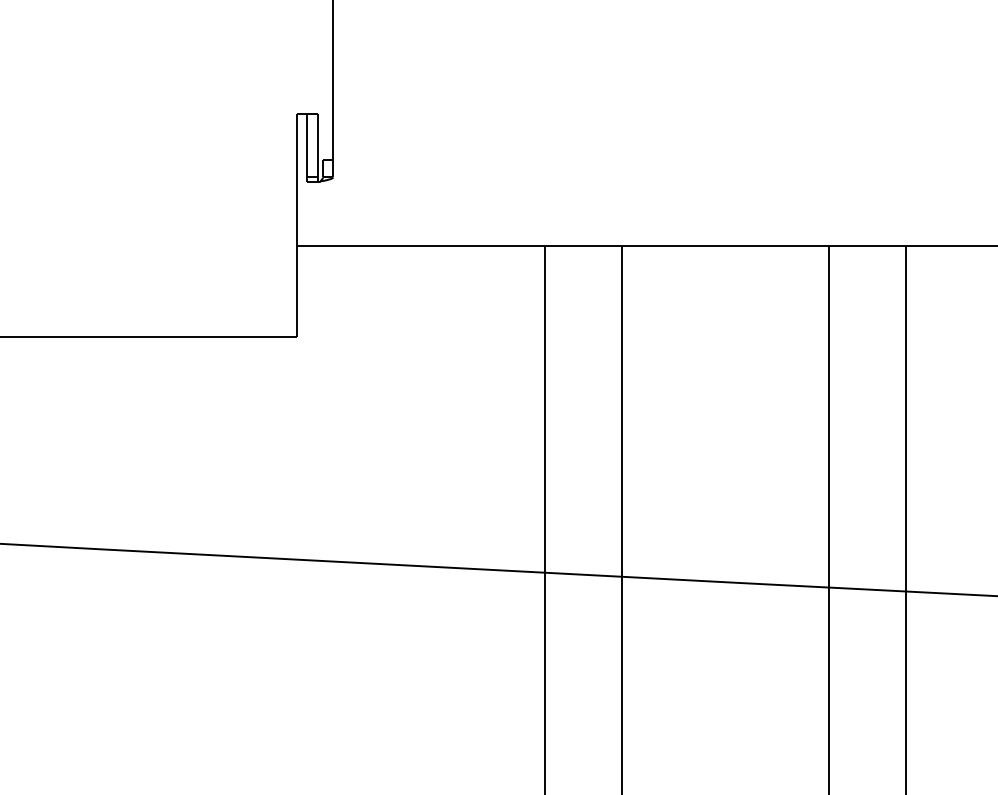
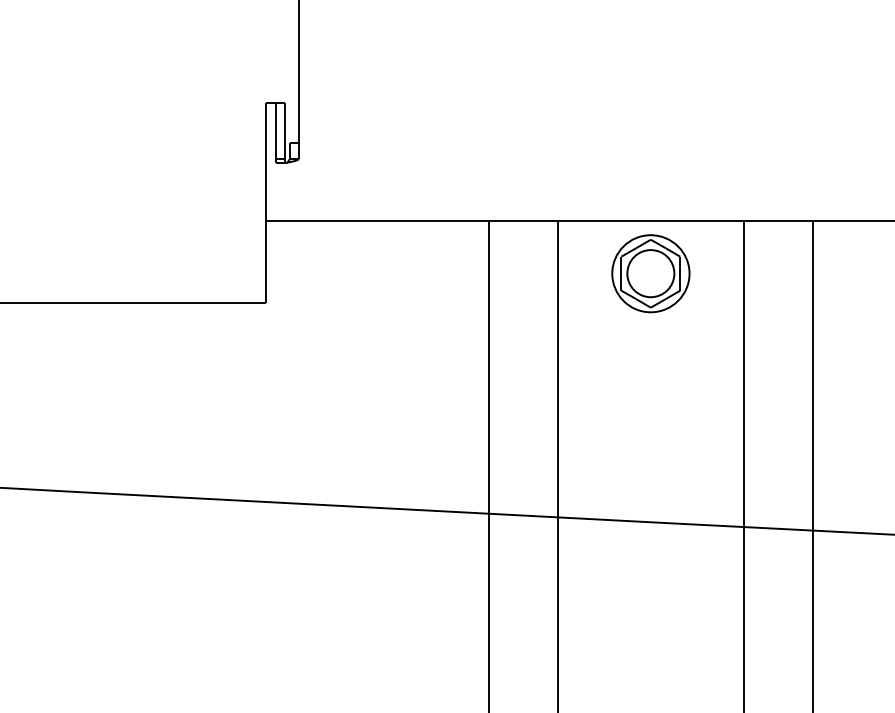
part: (725, 305) -> (650, 273), added

